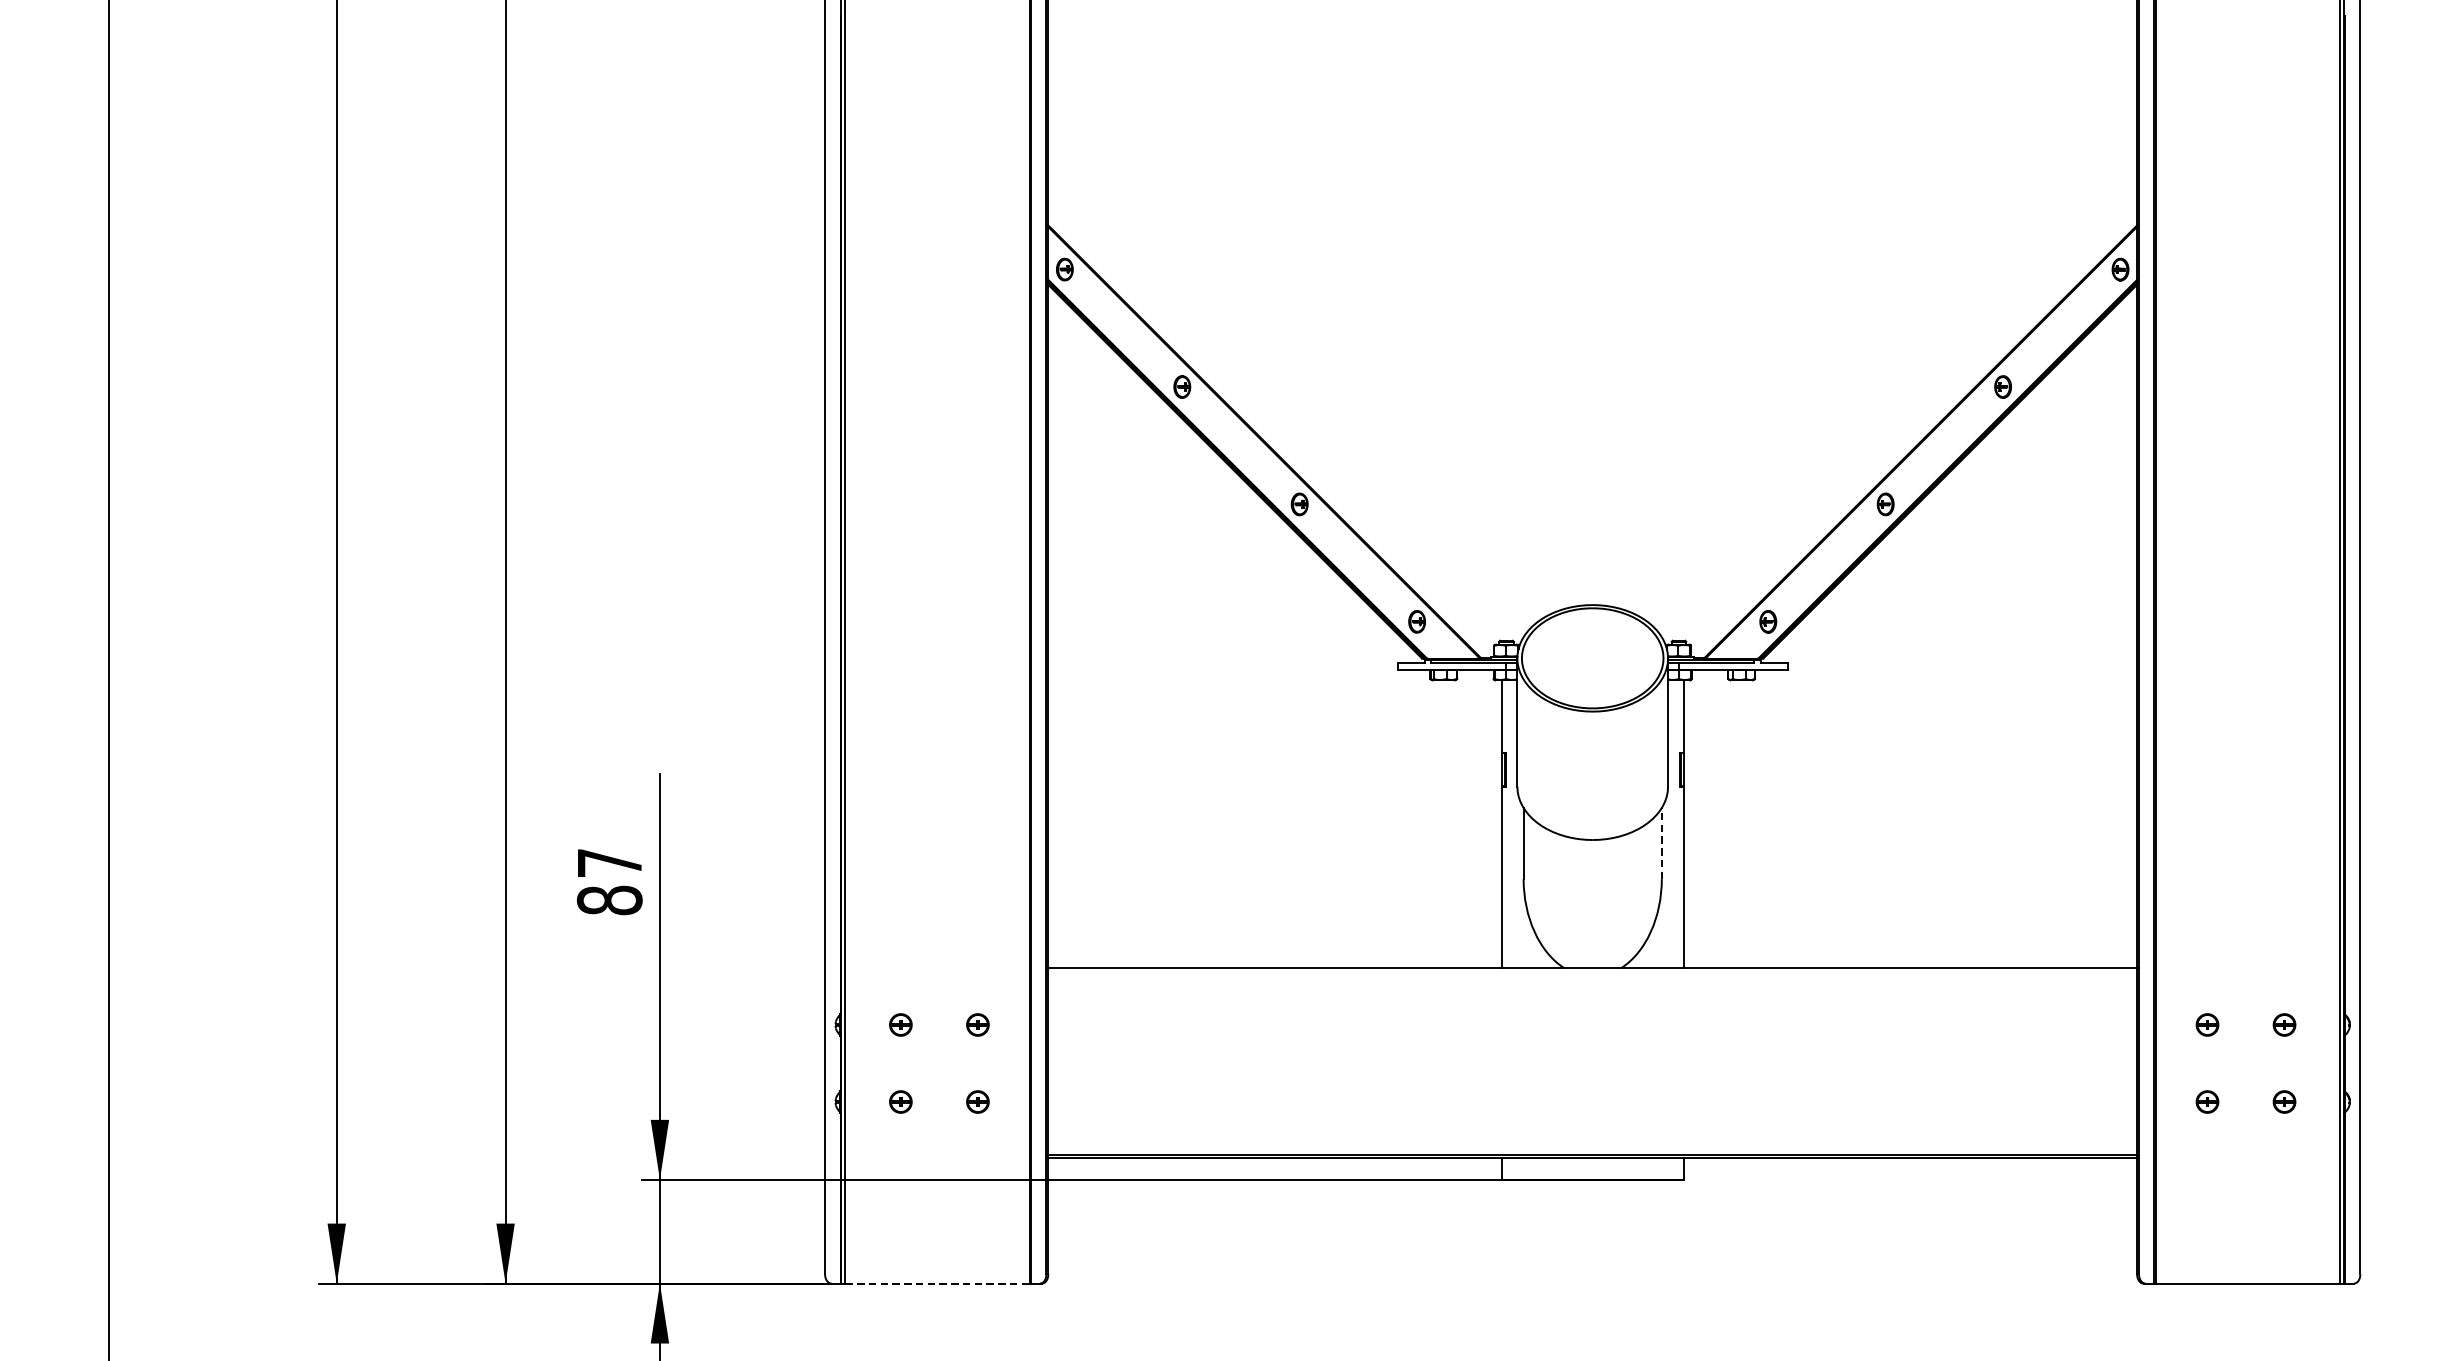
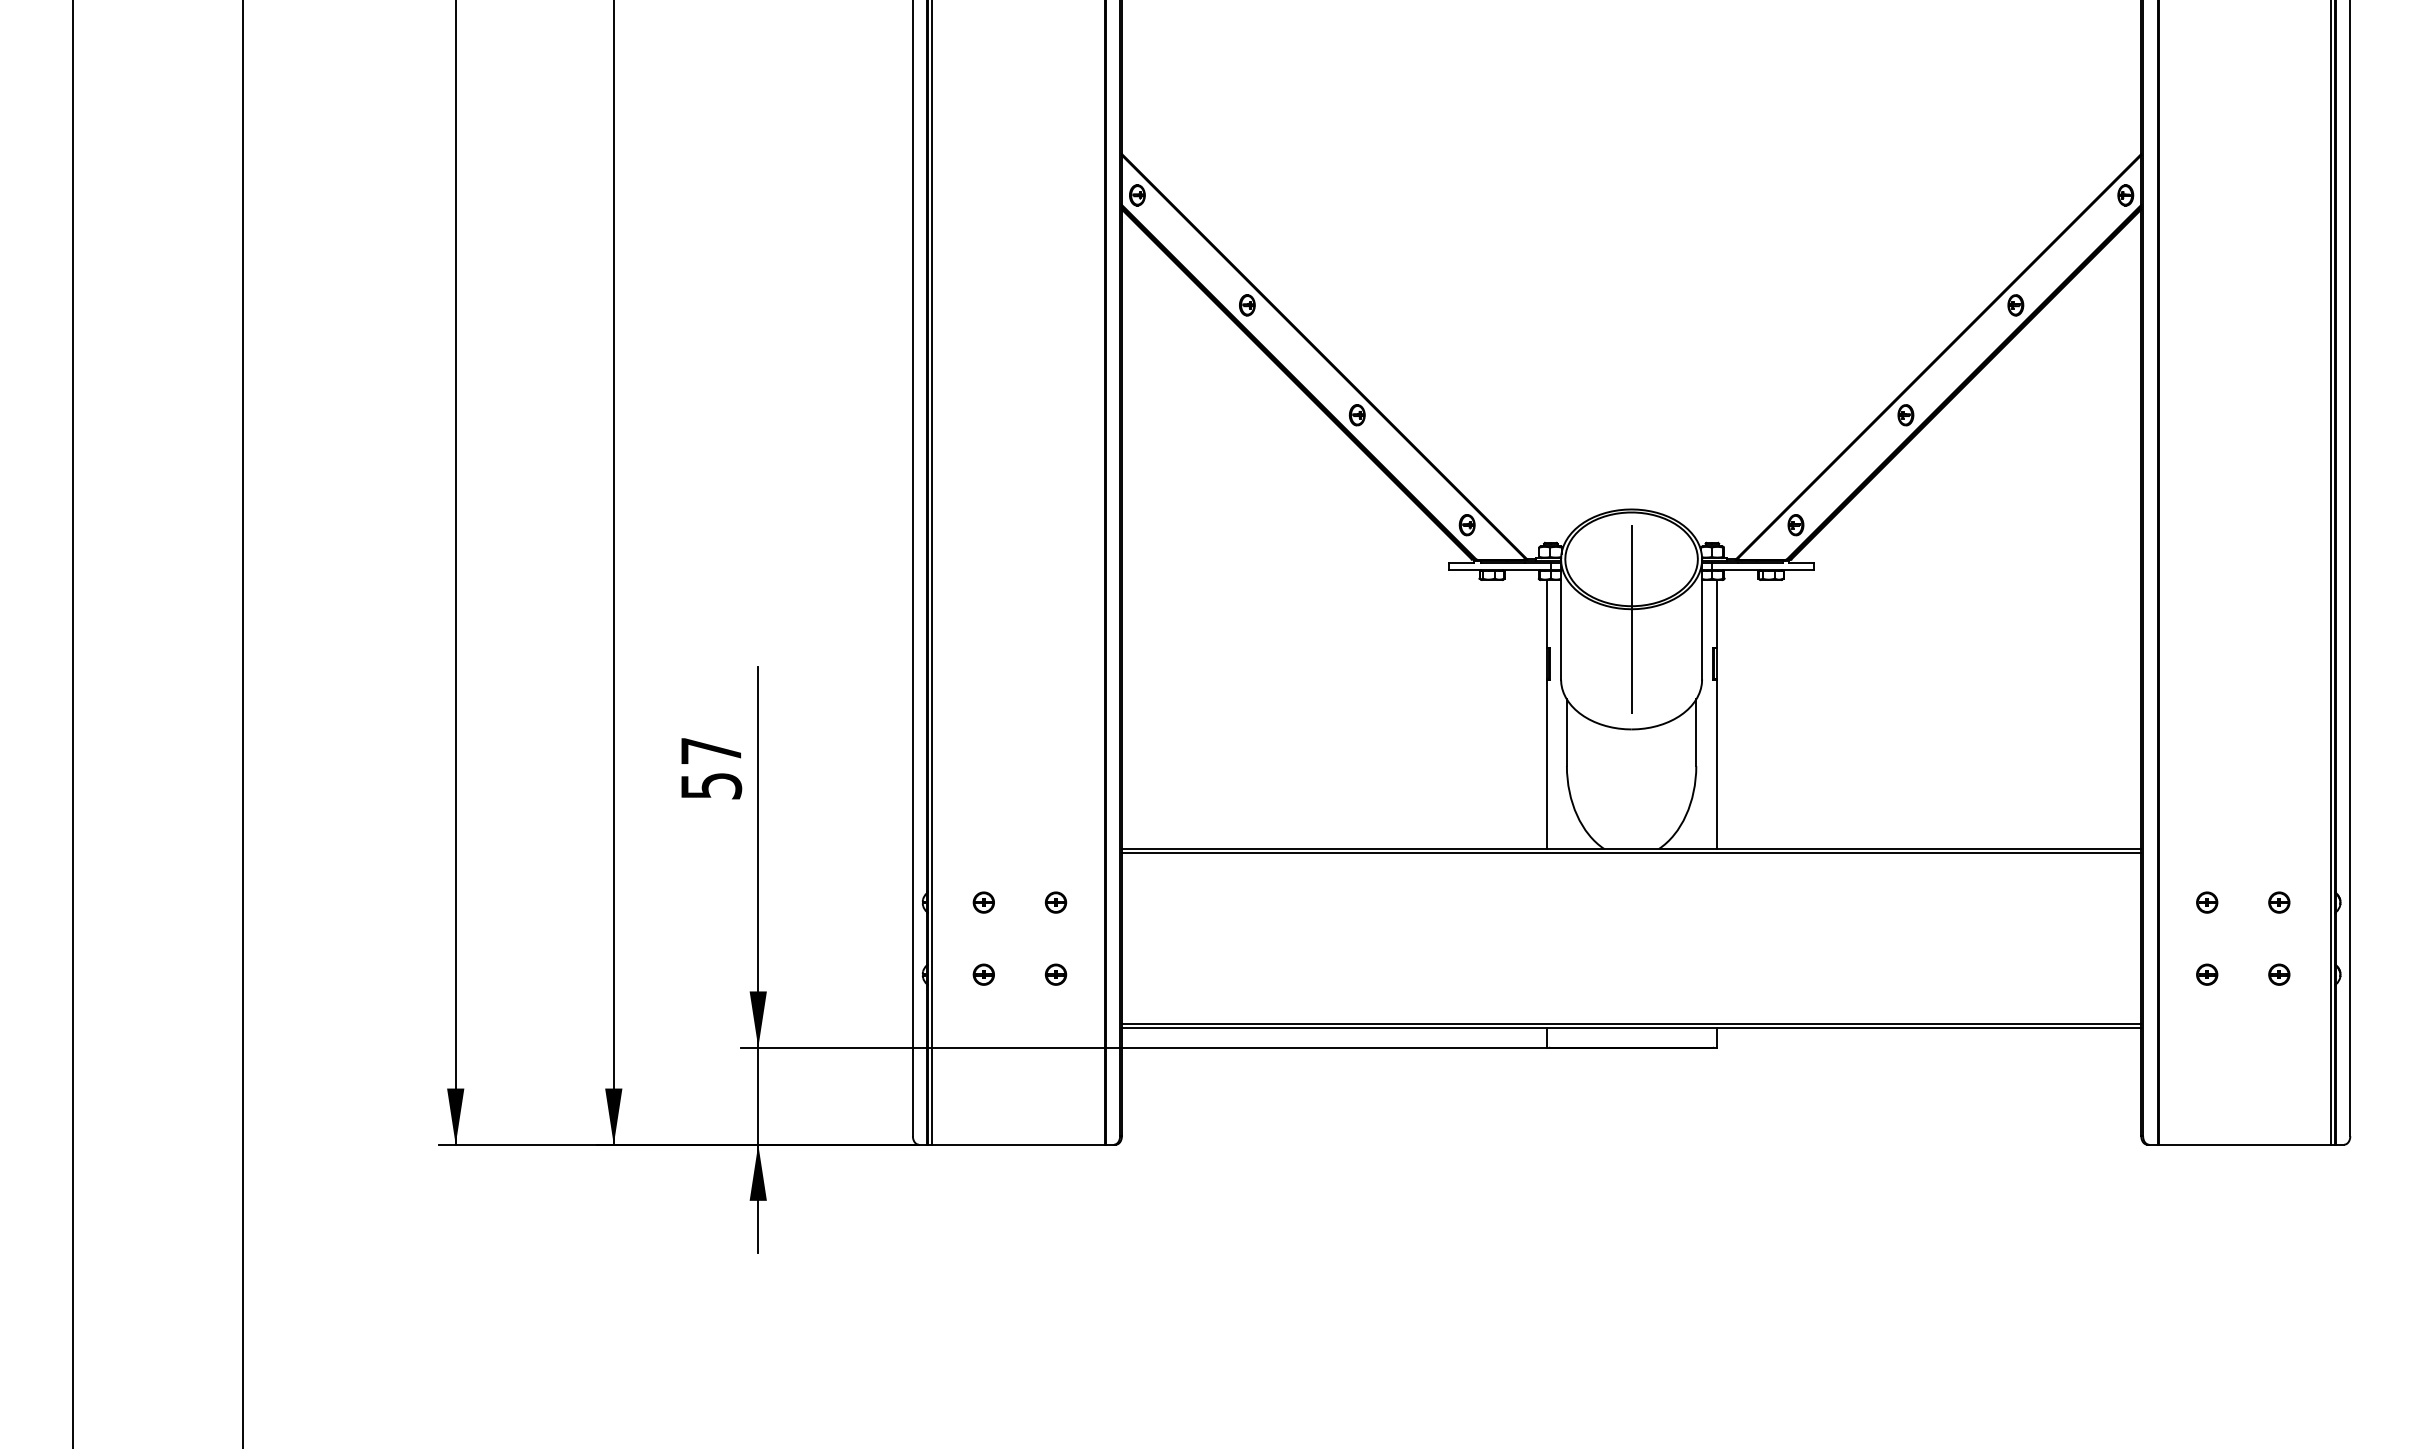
line: (1592, 722) -> (1631, 619), added
line: (1662, 843) -> (1696, 732), dashed -> solid
text: (609, 899) -> (711, 785), 87 -> 57
line: (1592, 971) -> (1631, 852), added
line: (937, 1283) -> (1018, 1144), dashed -> solid

